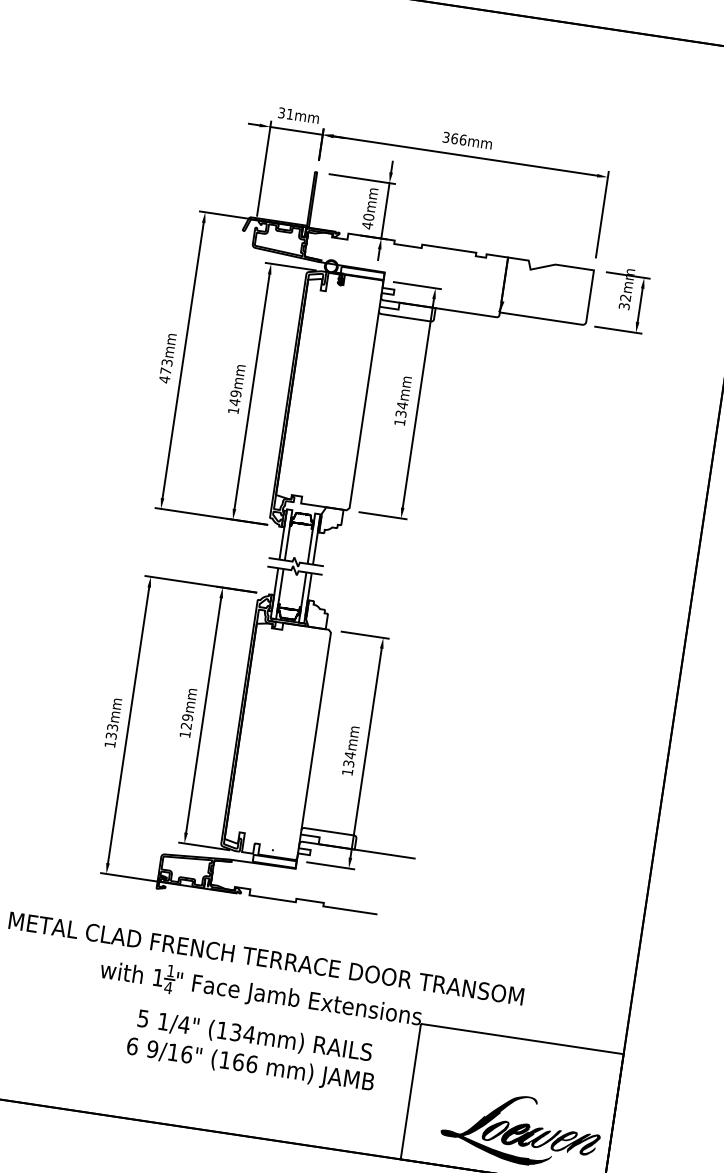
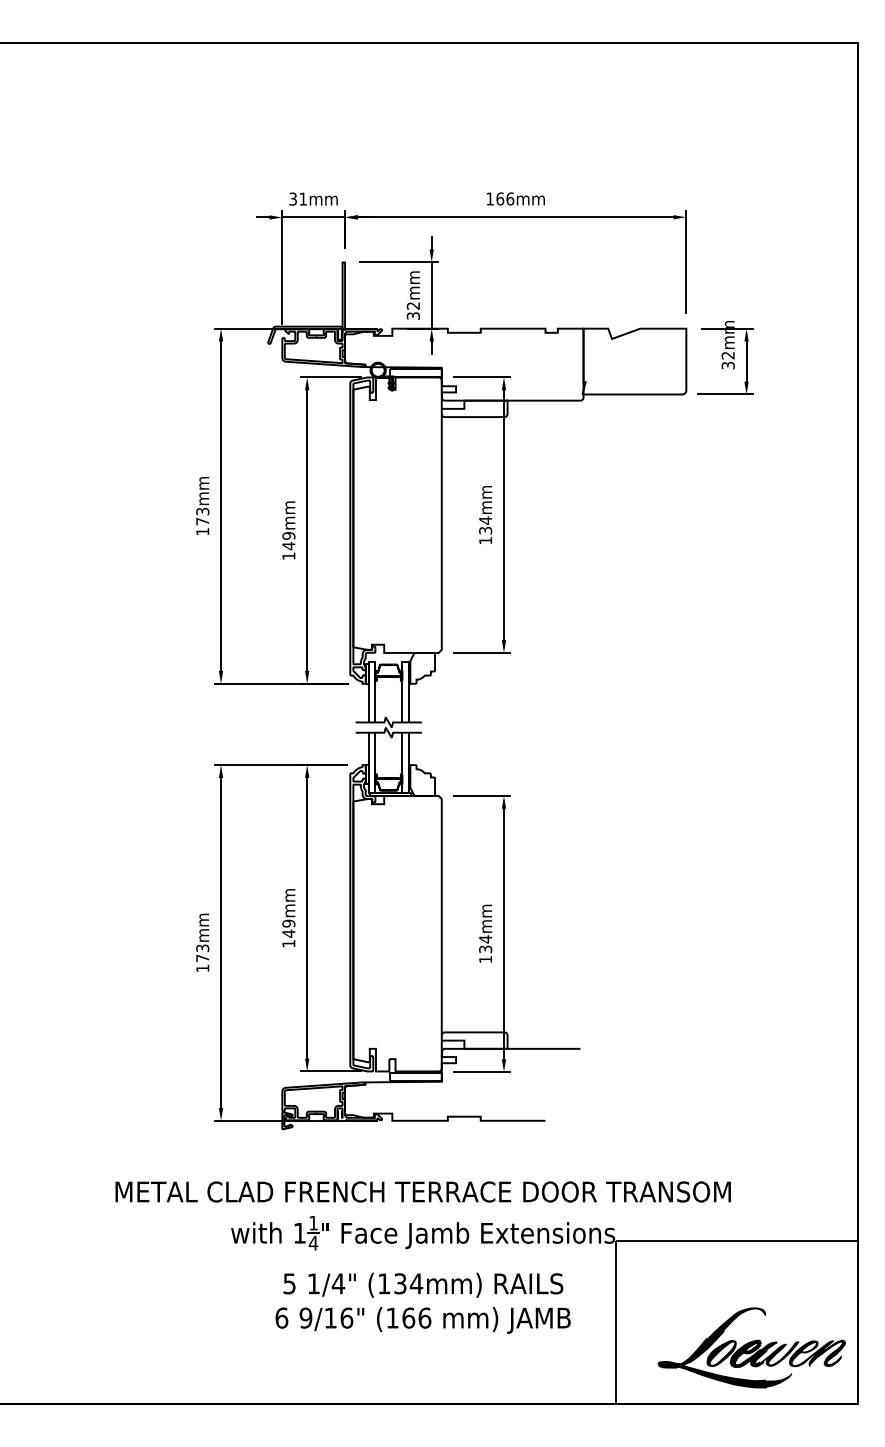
text: (445, 137) -> (489, 198), 366mm -> 166mm
text: (367, 221) -> (412, 311), 40mm -> 32mm
text: (164, 379) -> (202, 531), 473mm -> 173mm
text: (186, 725) -> (288, 933), 129mm -> 149mm
text: (111, 736) -> (202, 958), 133mm -> 173mm

